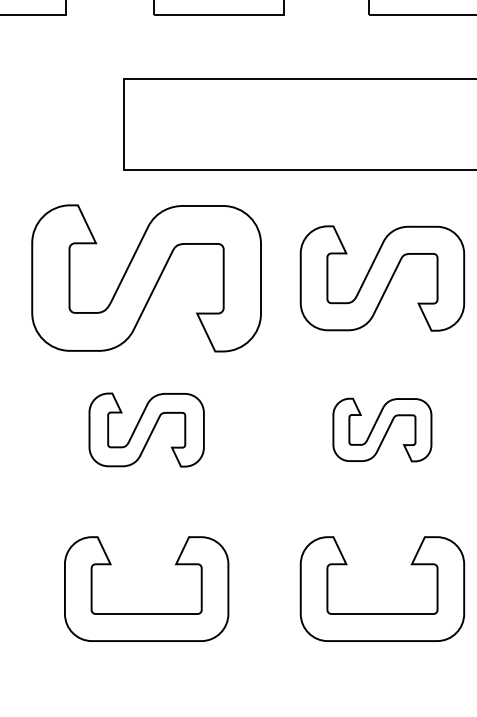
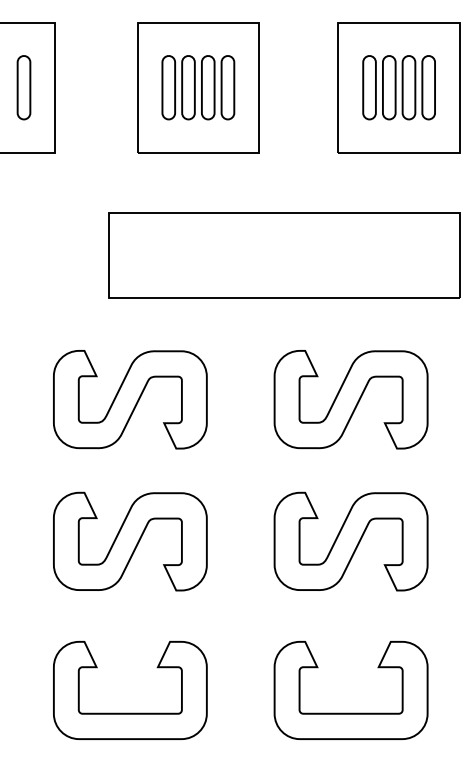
part: (146, 278) -> (130, 399), size x0.71
part: (146, 429) -> (130, 541), size x1.43
part: (381, 429) -> (350, 541), size x1.67

